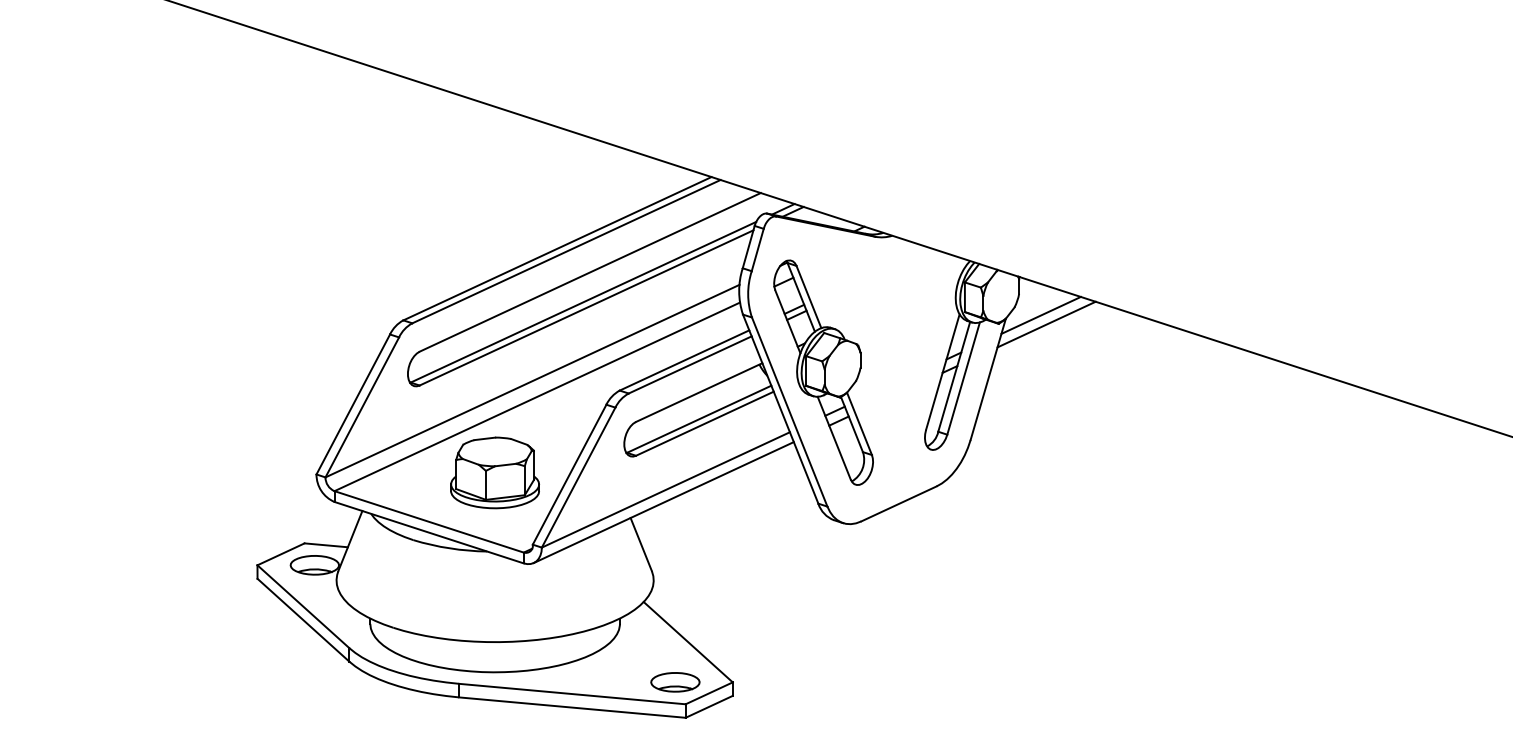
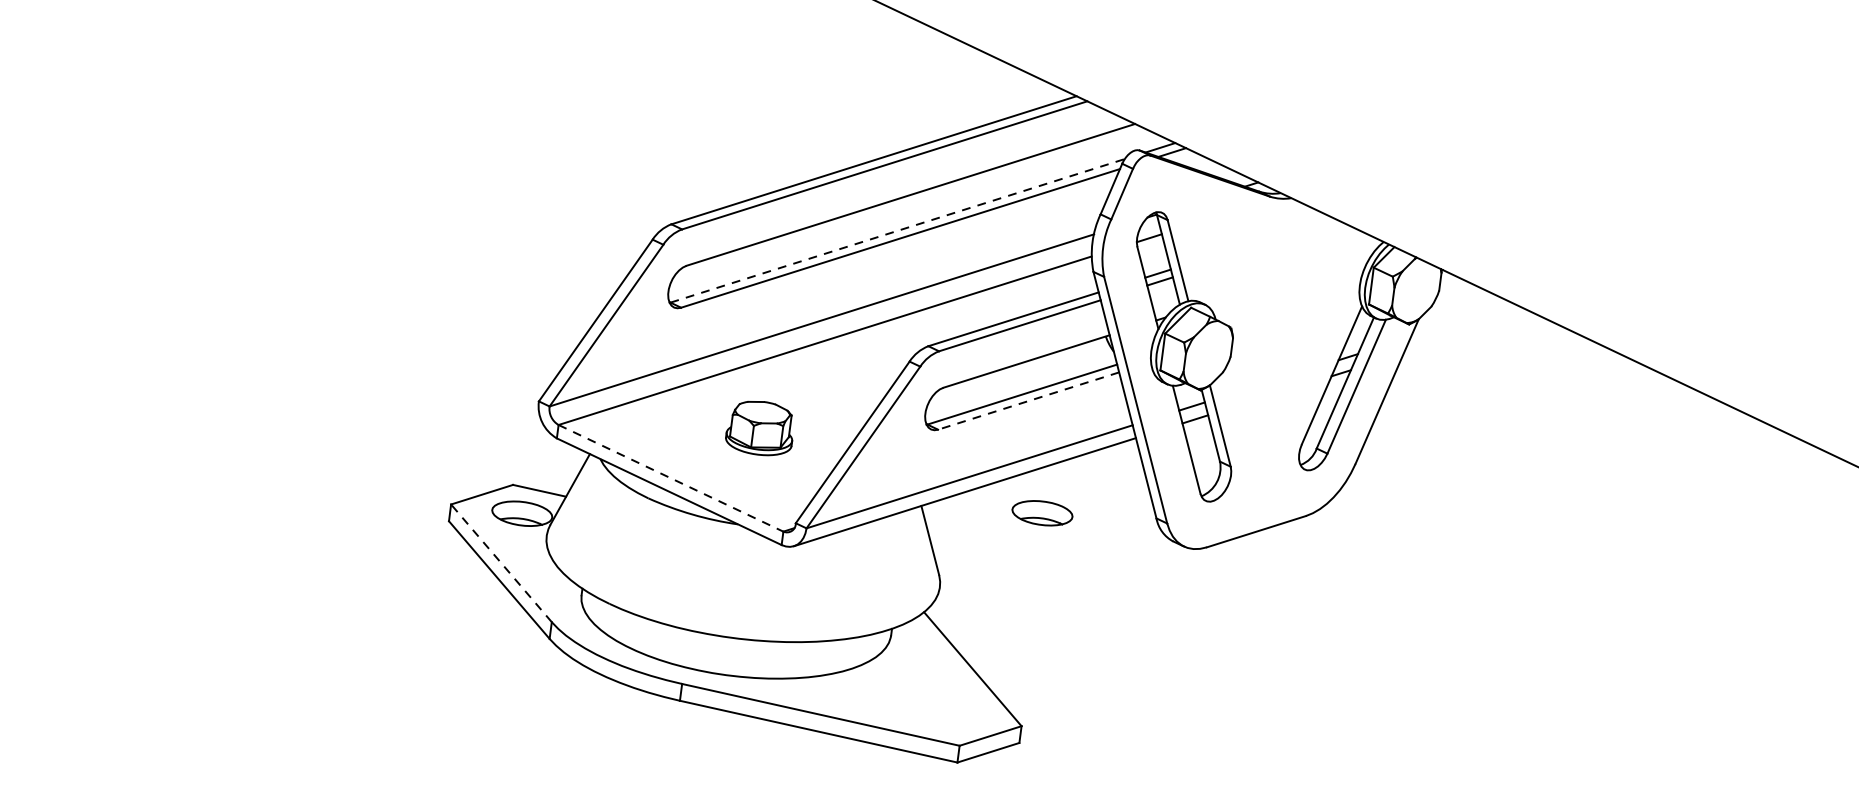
line: (583, 302) -> (897, 231), solid -> dashed
line: (1040, 314) -> (1462, 319), removed
line: (1046, 324) -> (1468, 332), removed
line: (704, 423) -> (1028, 400), solid -> dashed
part: (494, 472) -> (759, 427), size x0.6
line: (429, 521) -> (671, 477), solid -> dashed
line: (303, 606) -> (501, 562), solid -> dashed
part: (675, 682) -> (1042, 513), moved

